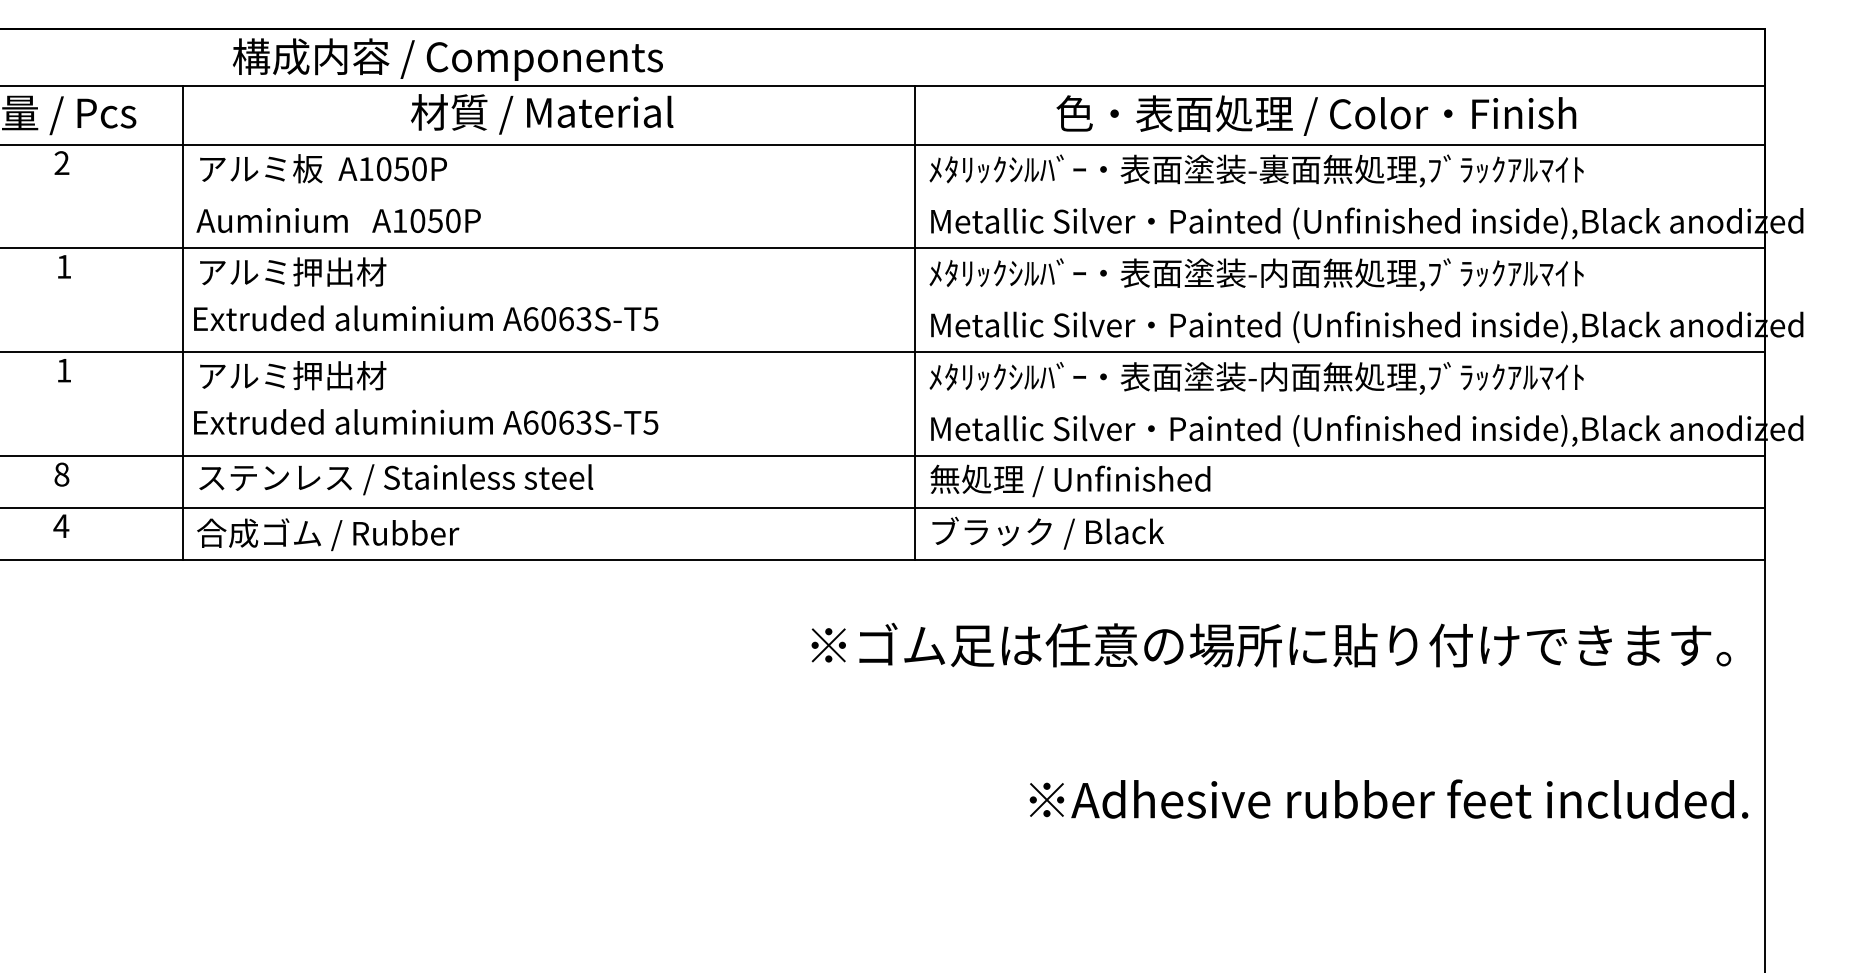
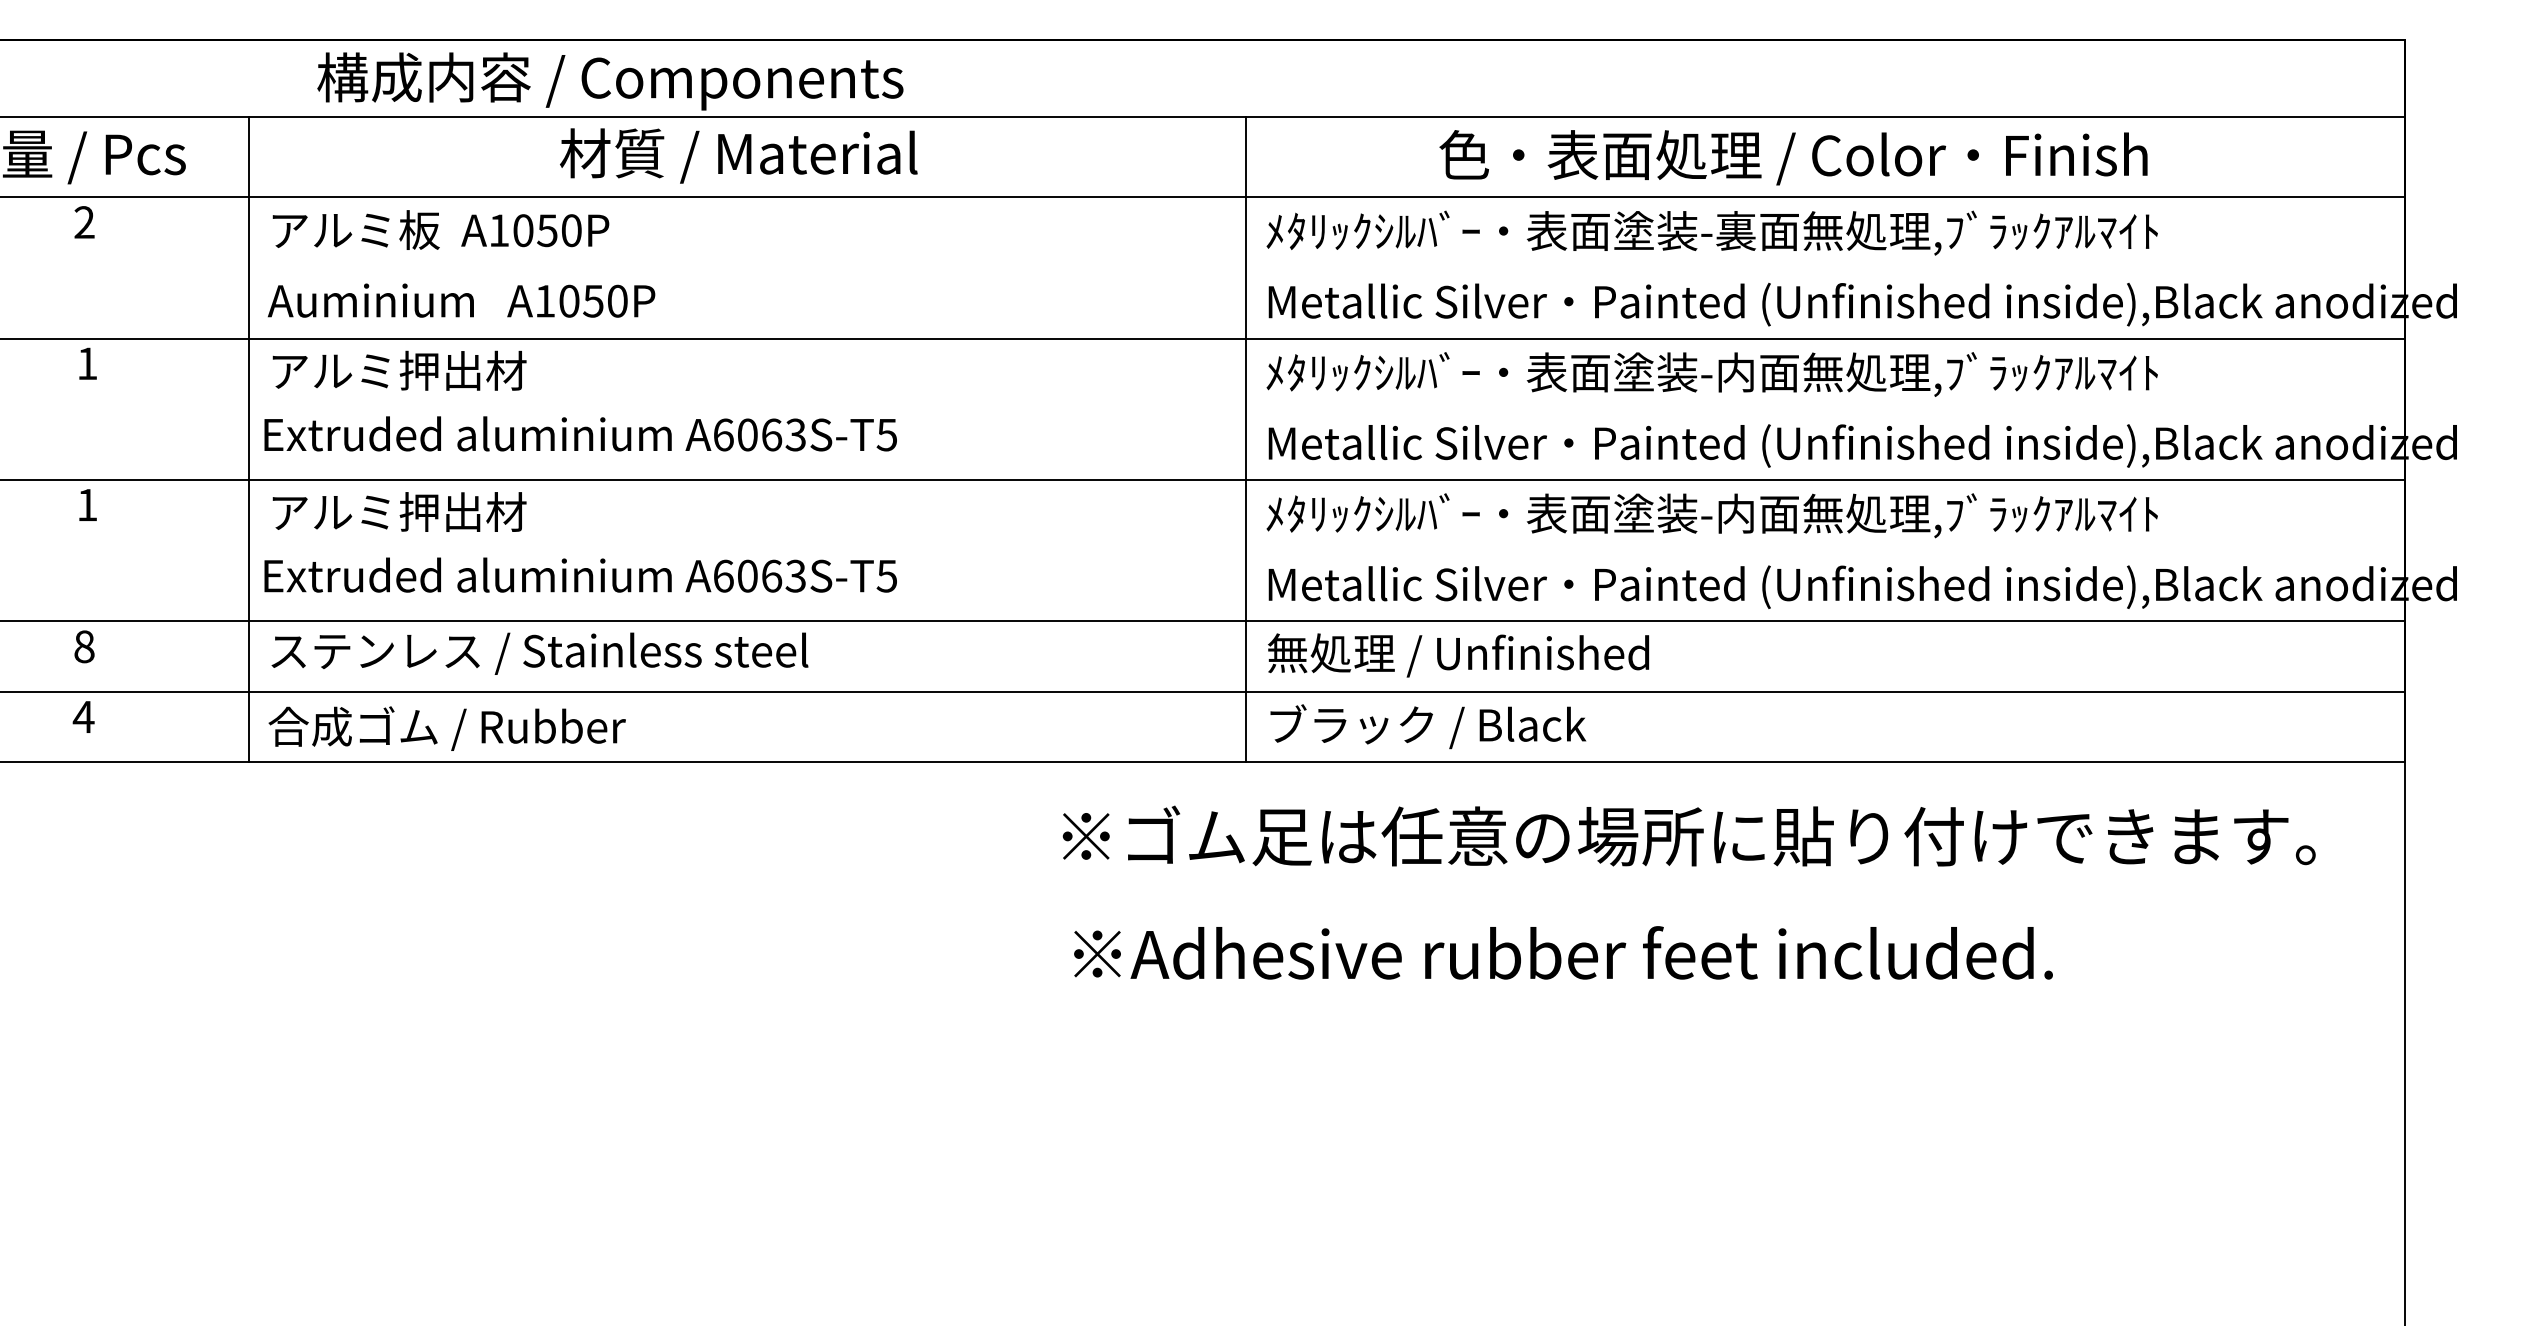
text: (1270, 644) -> (1688, 835), moved
text: (1388, 798) -> (1563, 952), moved

